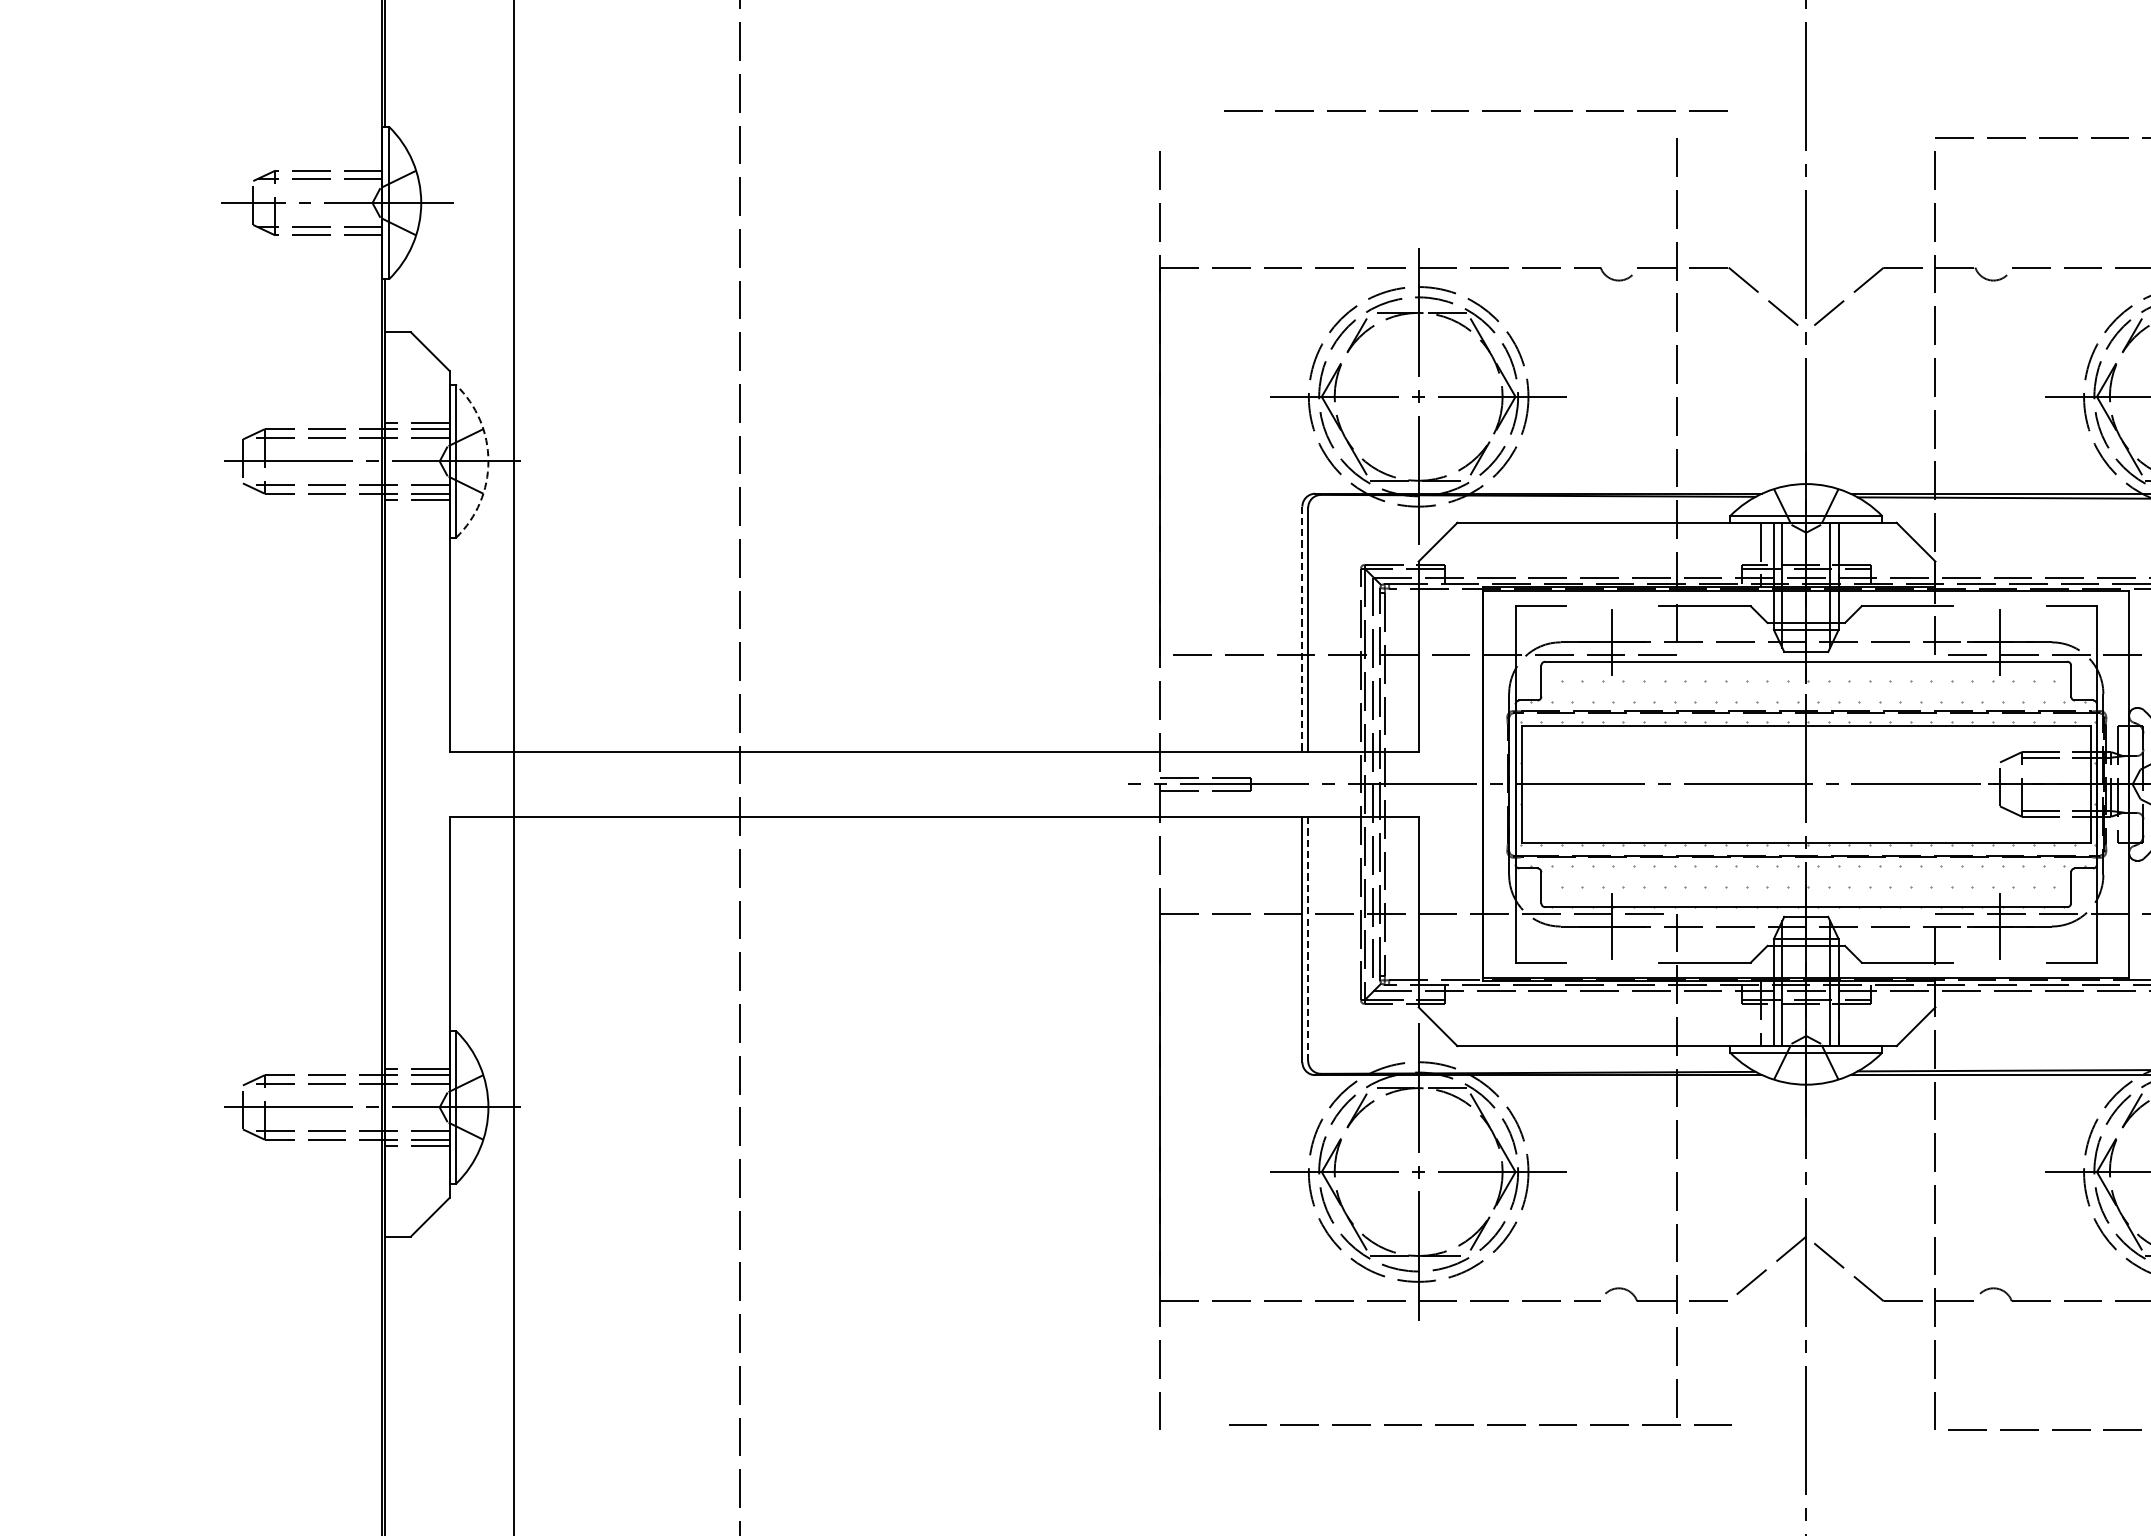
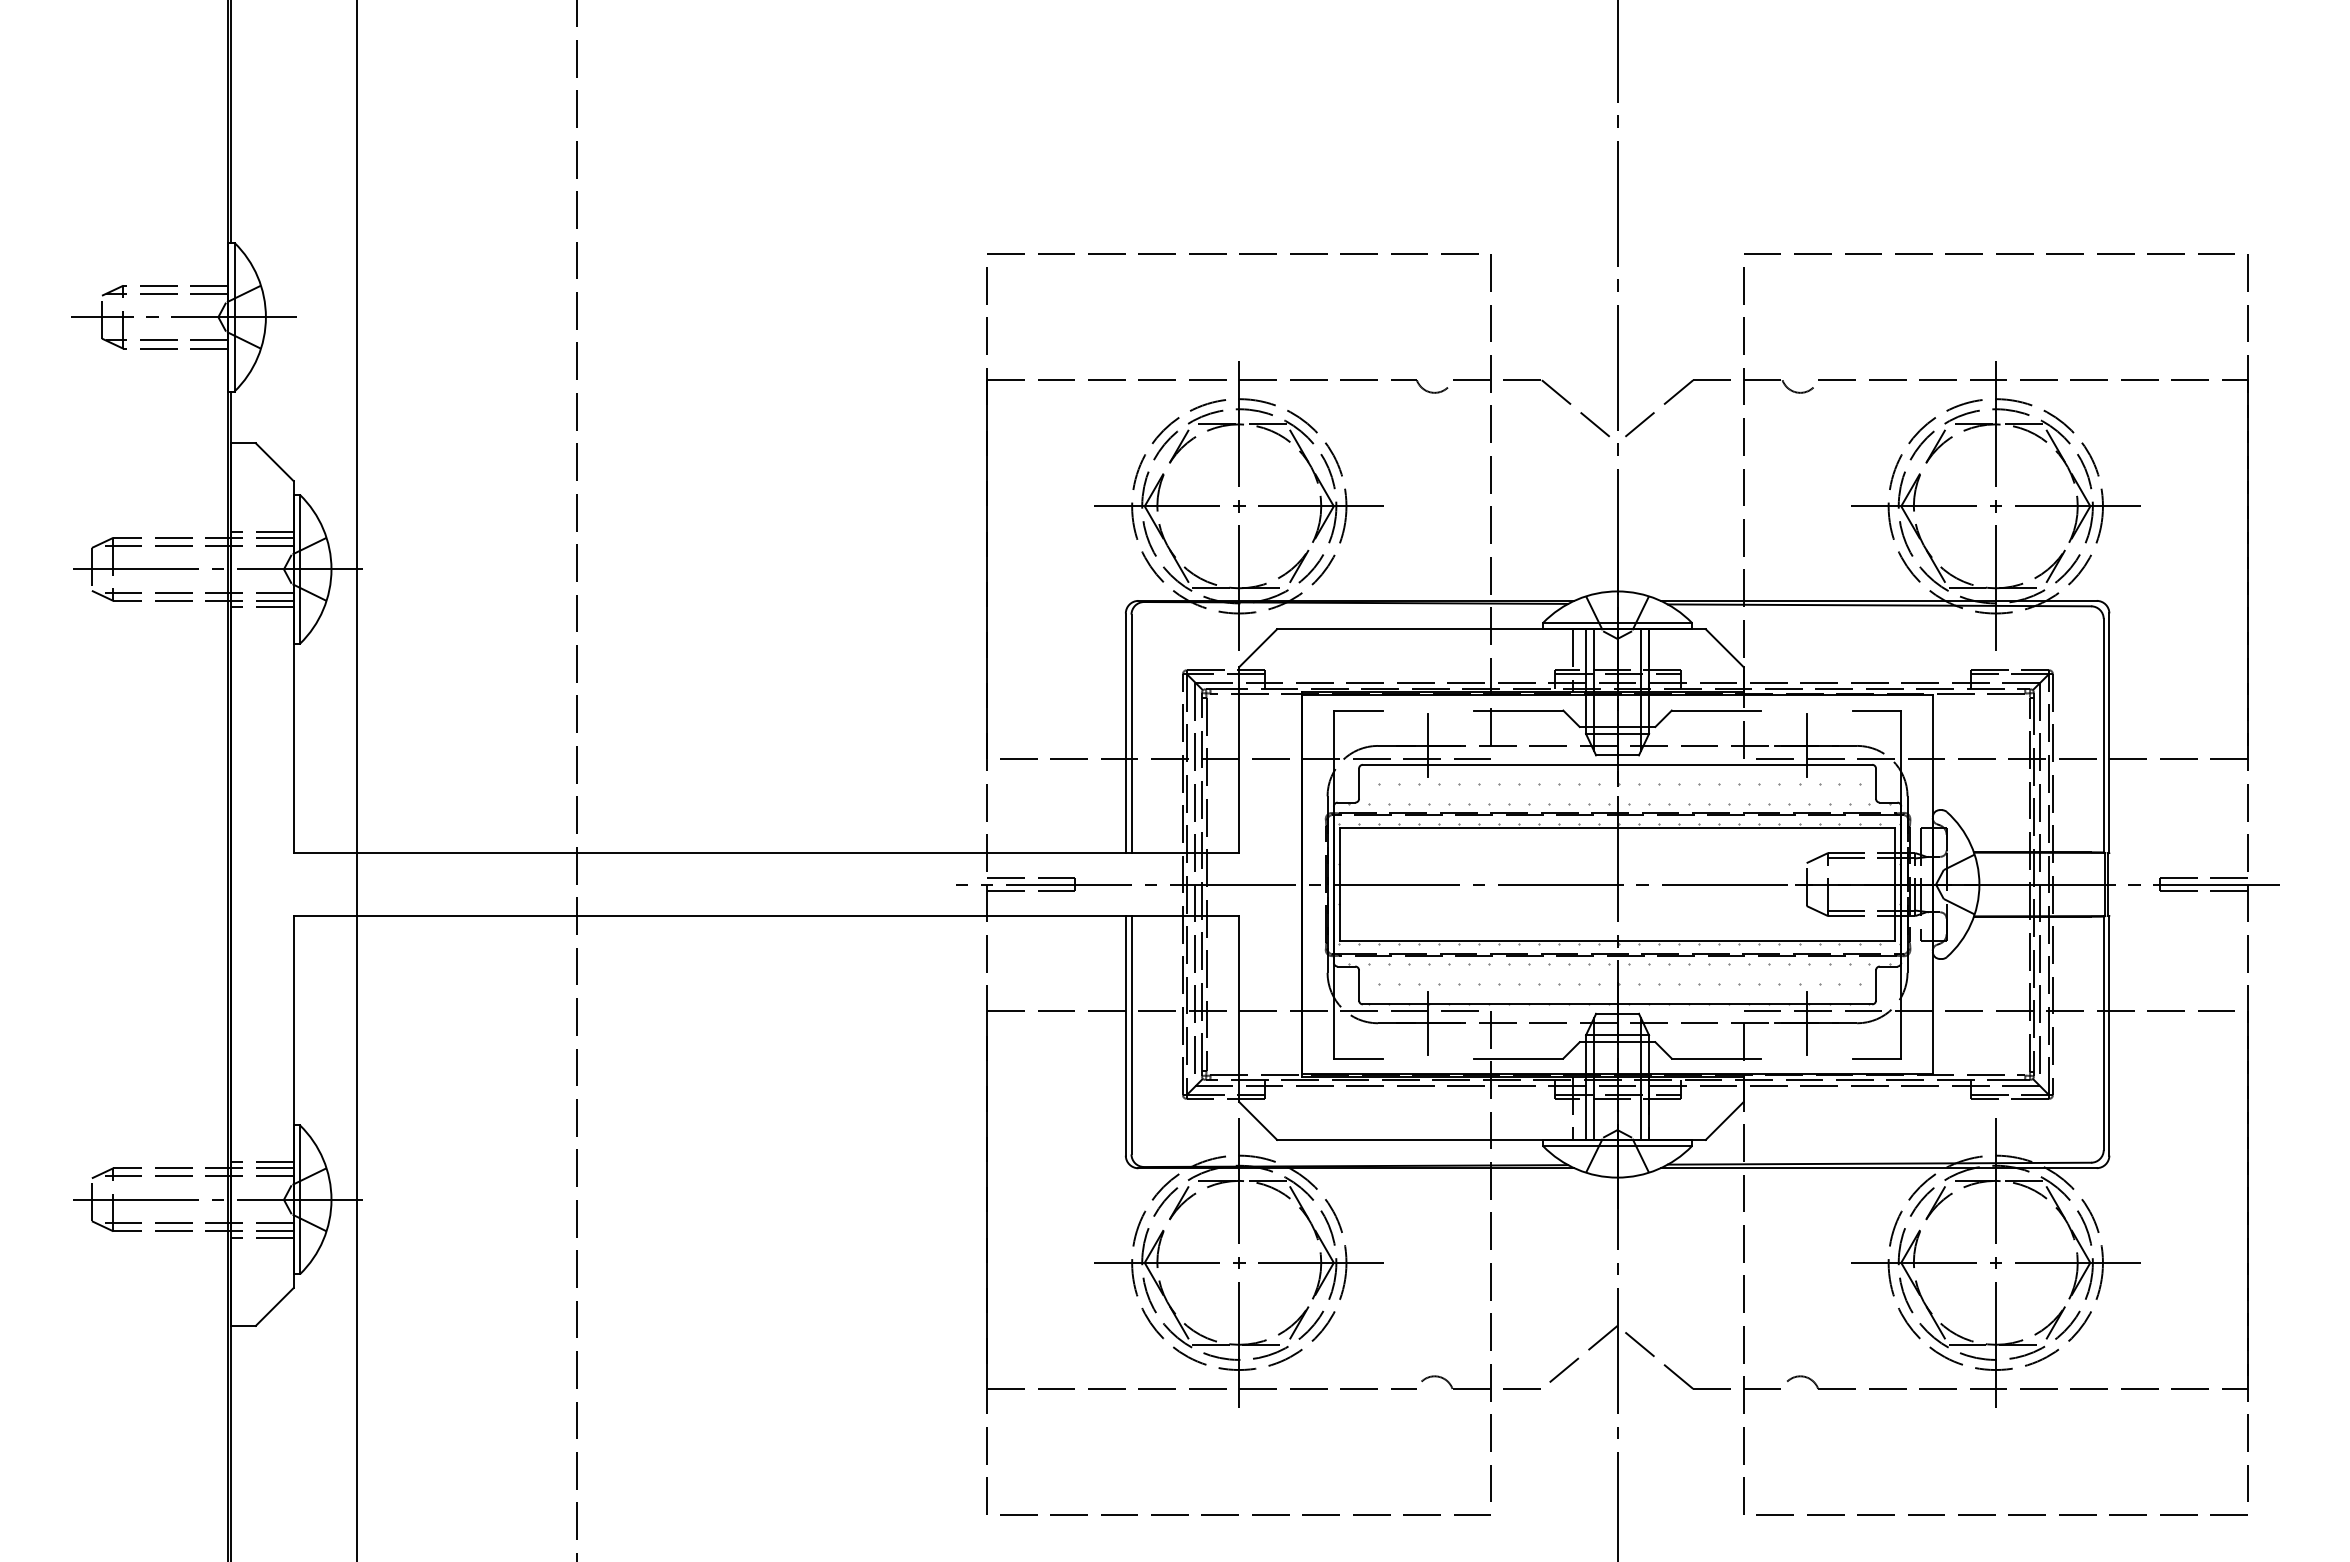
line: (1469, 110) -> (1226, 253), moved
arc: (488, 461) -> (331, 569), dashed -> solid
line: (1302, 629) -> (1125, 733), dashed -> solid
line: (1308, 939) -> (1131, 1035), dashed -> solid
line: (1473, 1424) -> (1238, 1514), moved

